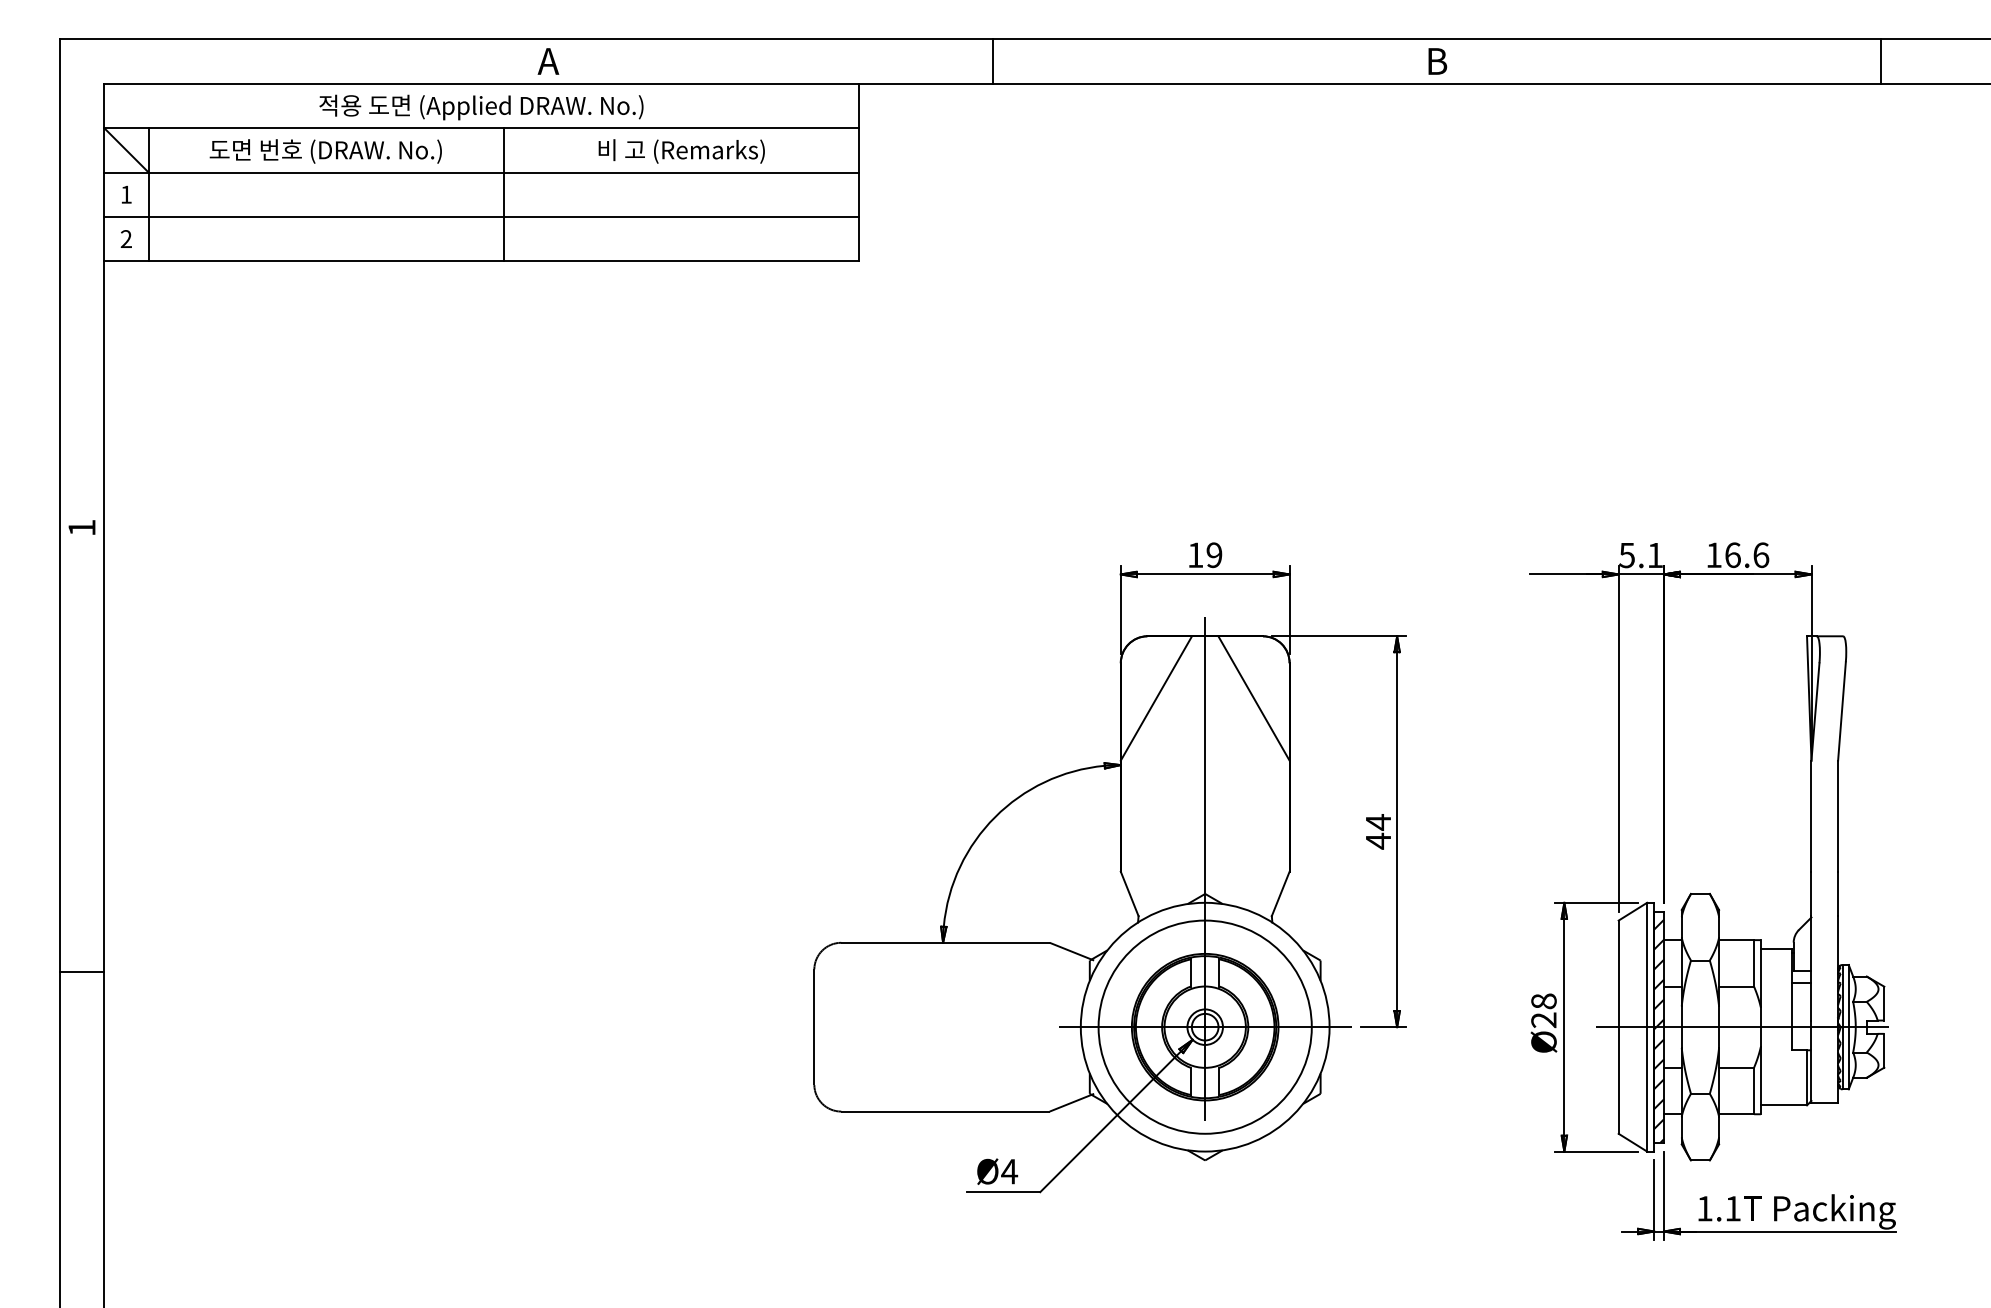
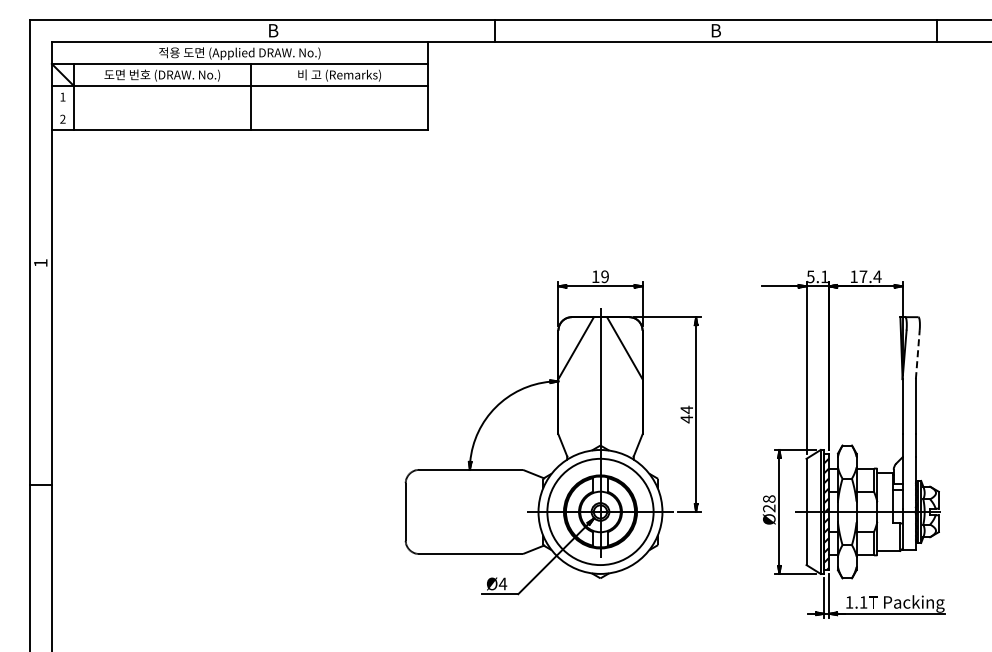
text: (548, 60) -> (273, 30), A -> B
line: (480, 217) -> (239, 108), removed
text: (1747, 554) -> (870, 276), 16.6 -> 17.4
line: (1841, 711) -> (917, 354), solid -> dashed

